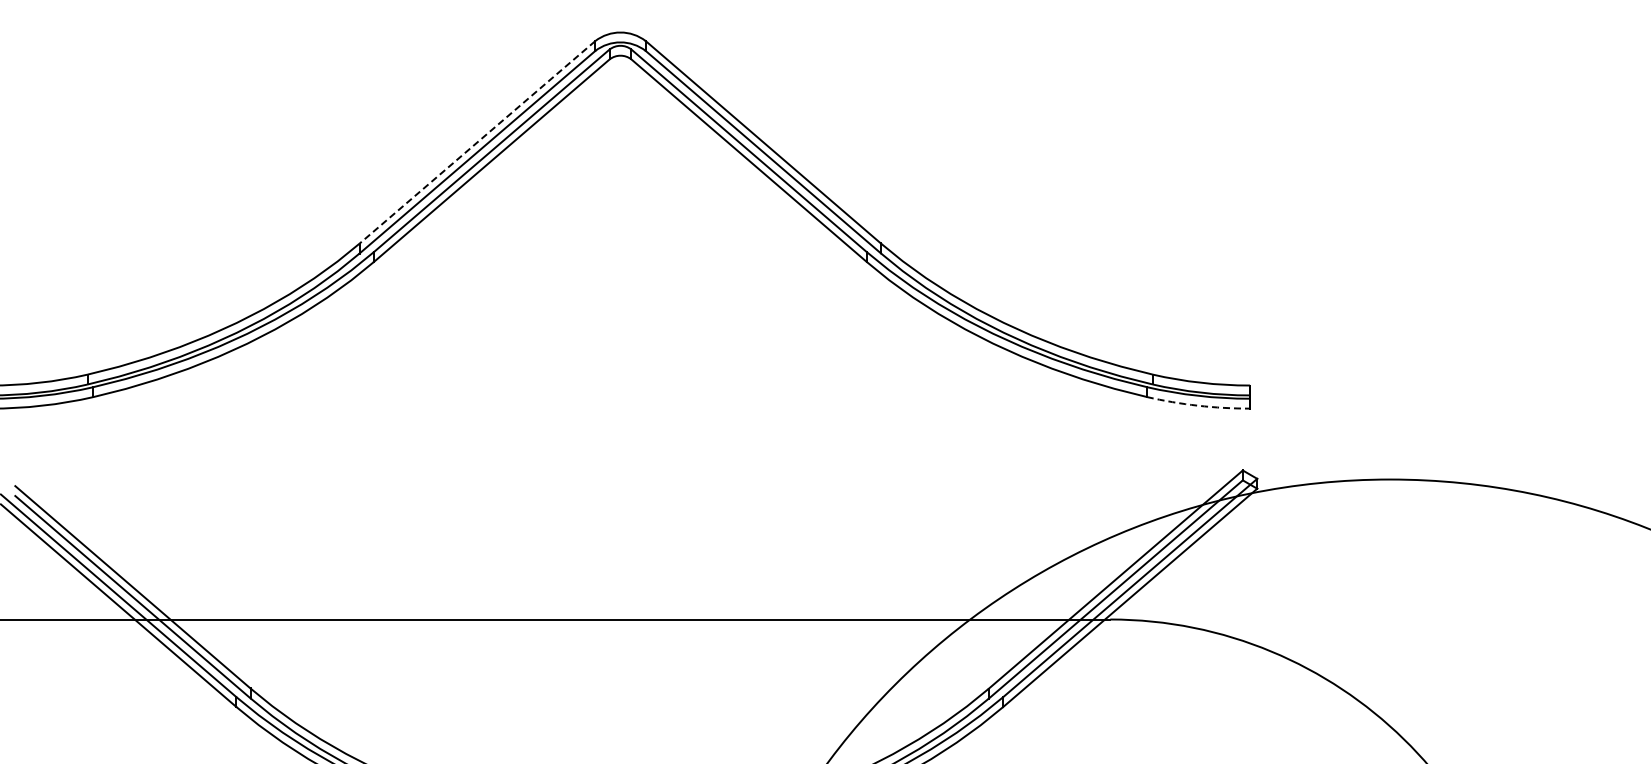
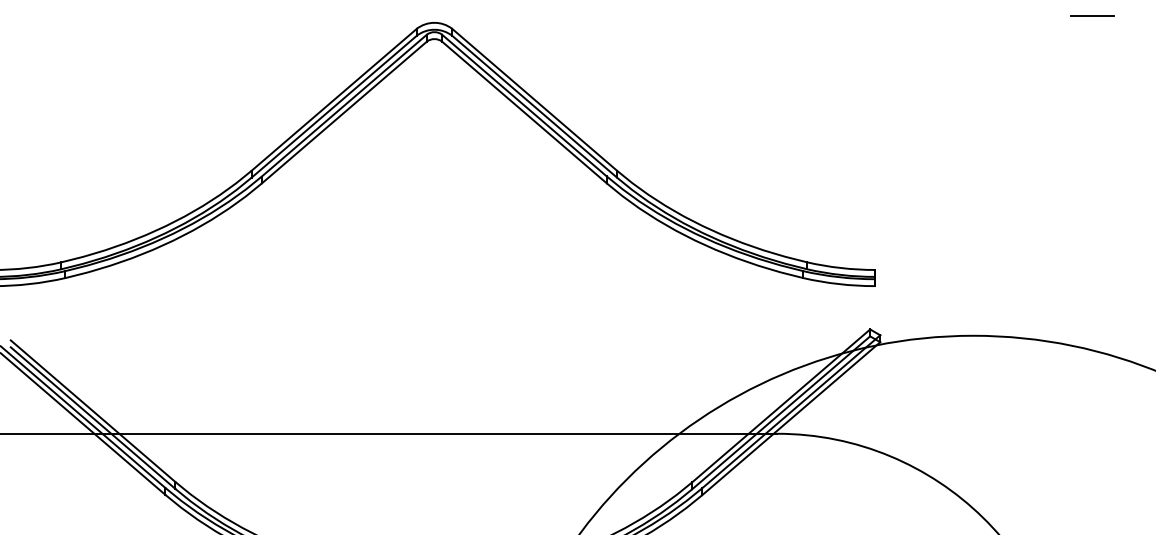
line: (1560, 23) -> (1092, 16), added
line: (477, 142) -> (334, 99), dashed -> solid
arc: (1198, 405) -> (839, 283), dashed -> solid

